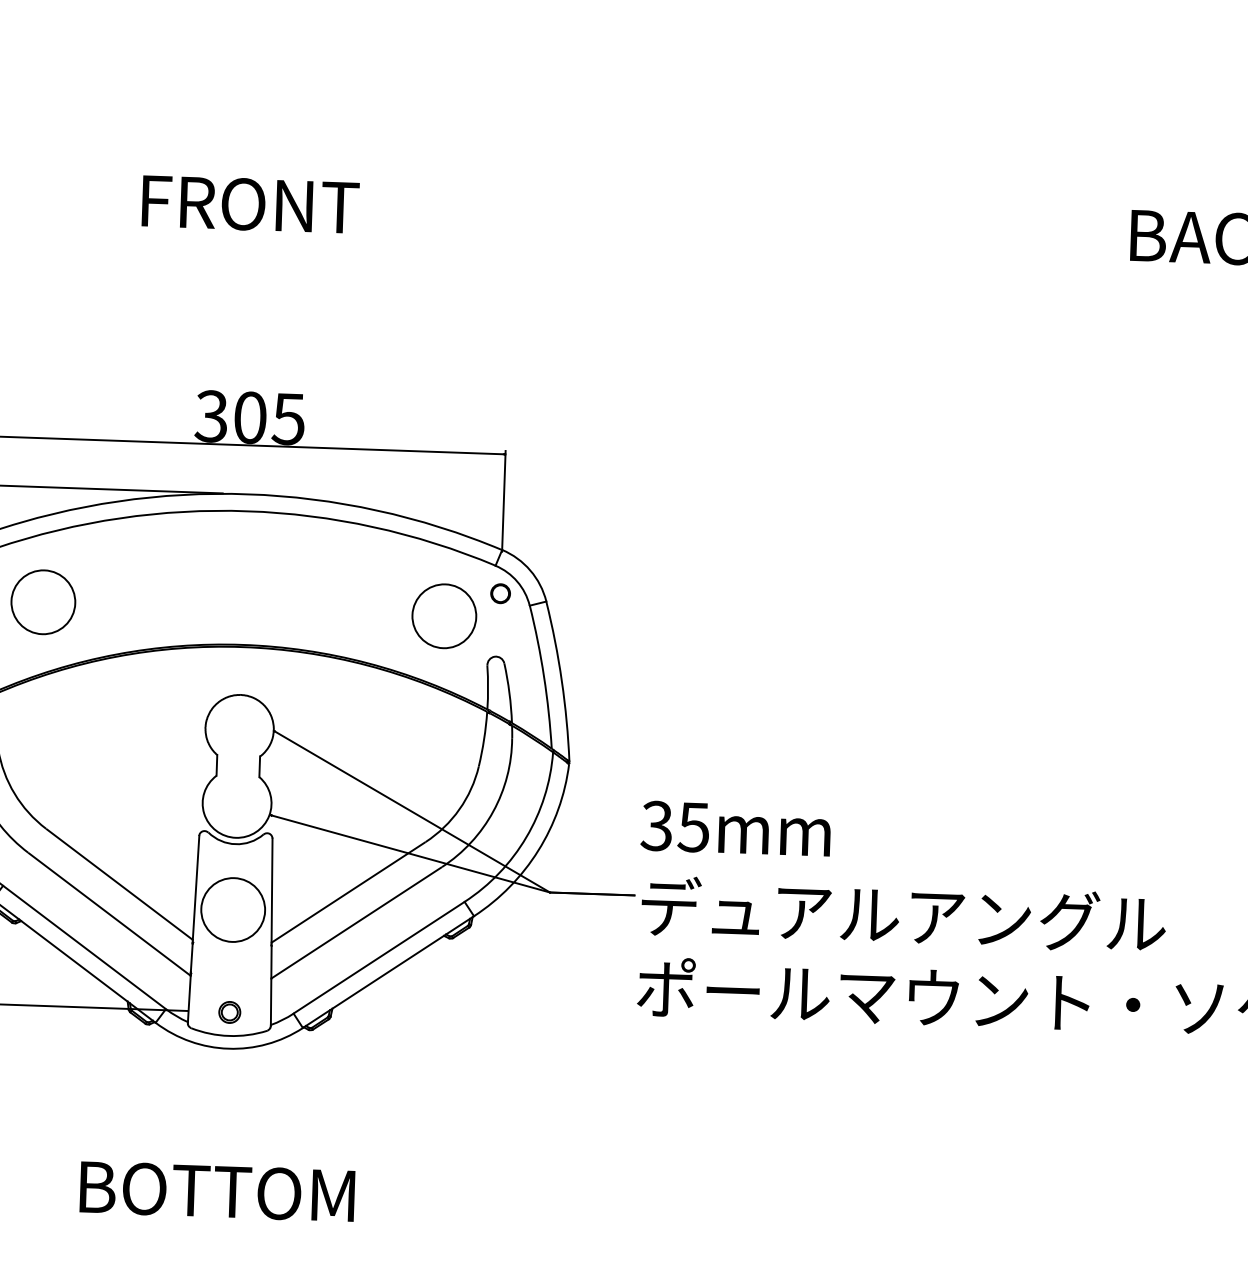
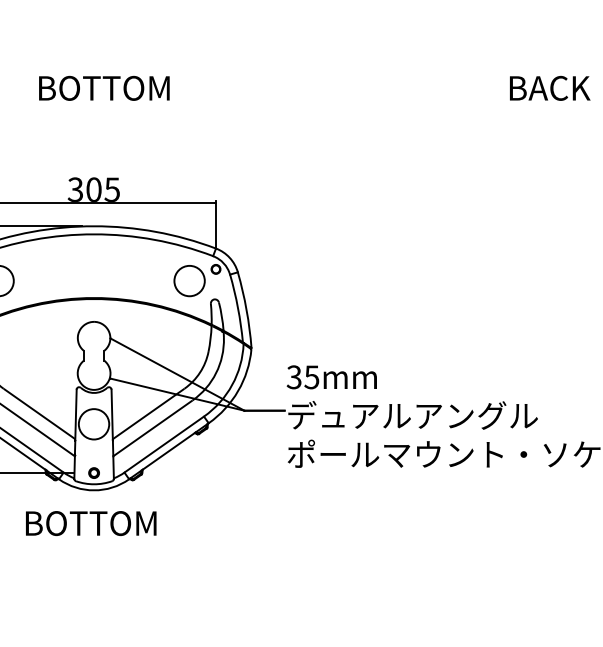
text: (281, 203) -> (105, 87), FRONT -> BOTTOM
text: (218, 1191) -> (91, 523), moved

